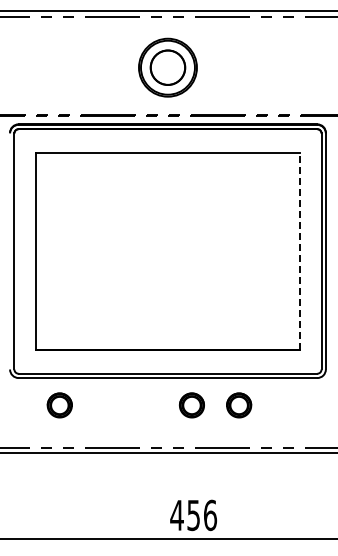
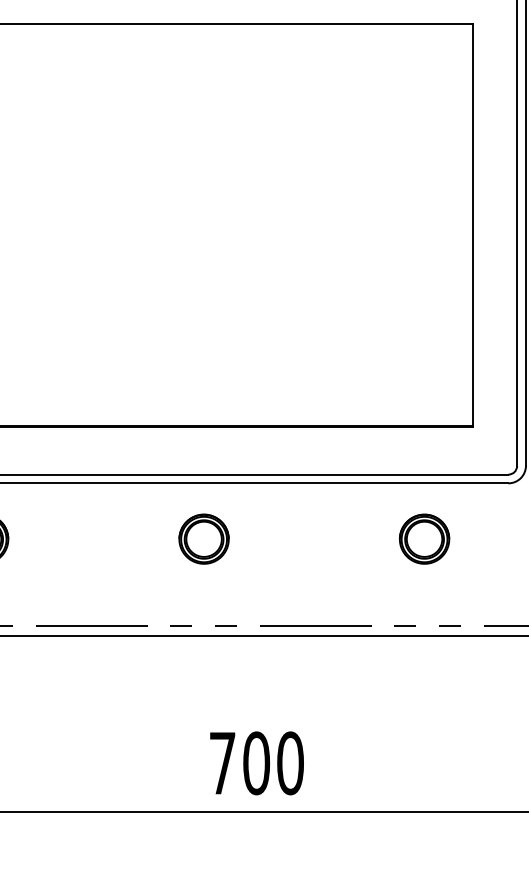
line: (299, 251) -> (472, 225), dashed -> solid
part: (191, 405) -> (203, 539), moved
part: (239, 405) -> (425, 539), moved
text: (193, 515) -> (256, 763), 456 -> 700

